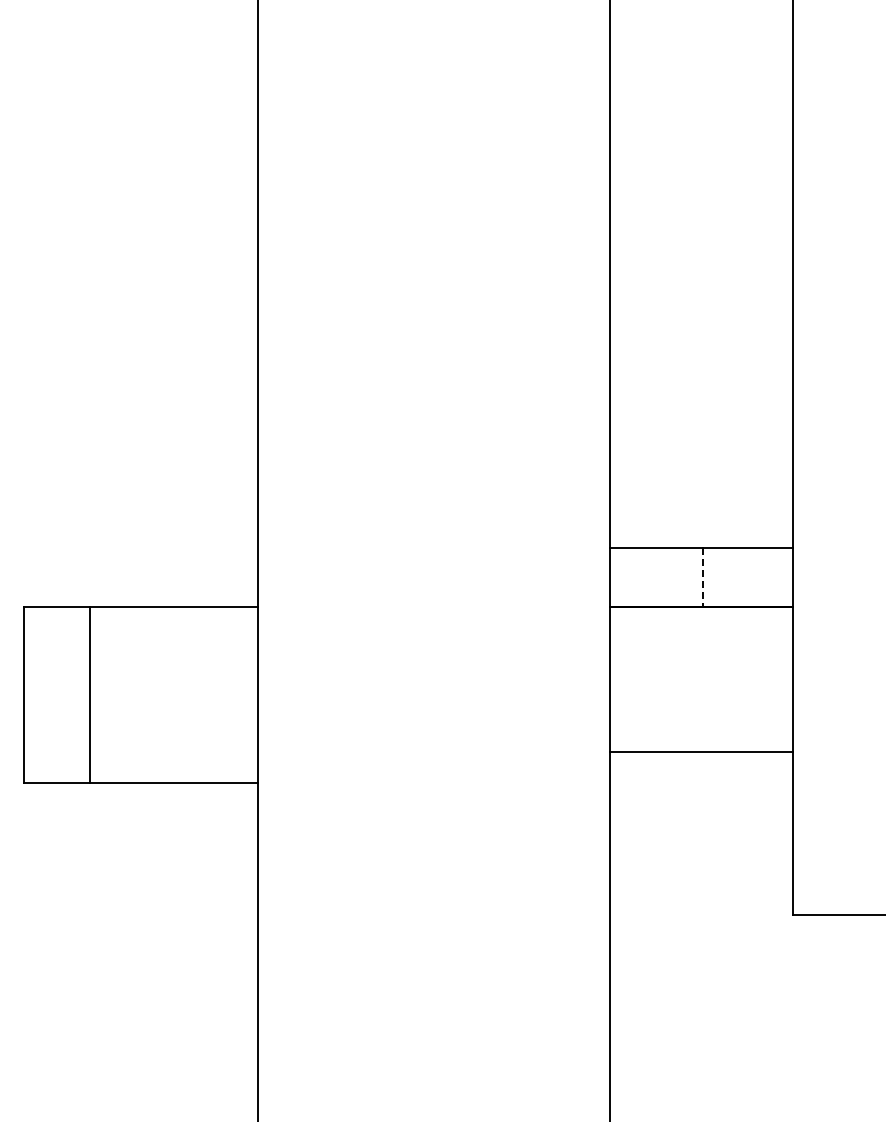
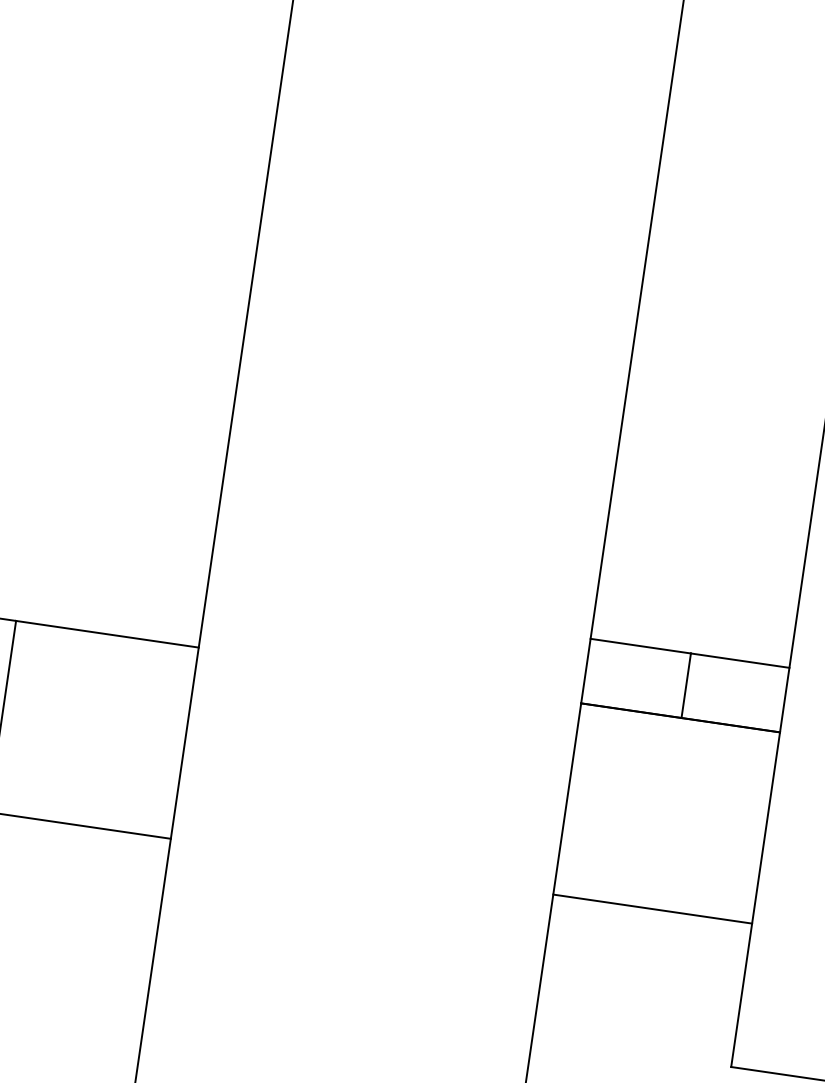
line: (702, 577) -> (686, 685), dashed -> solid
line: (701, 752) -> (652, 909), moved

